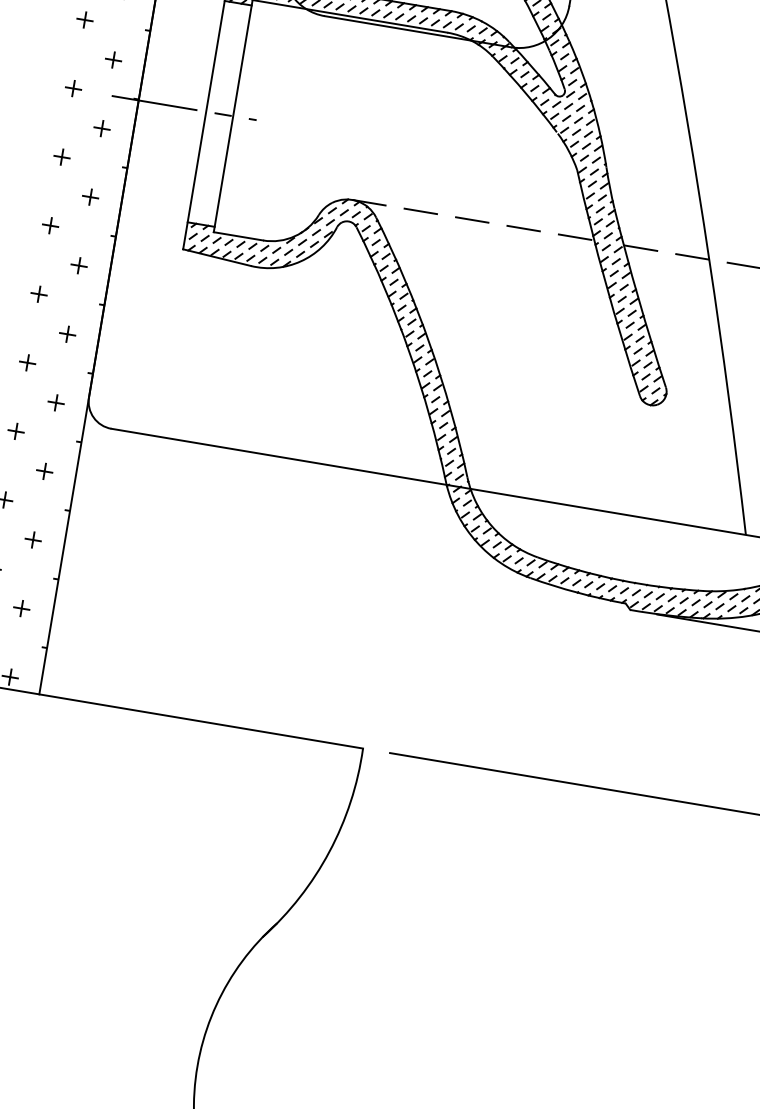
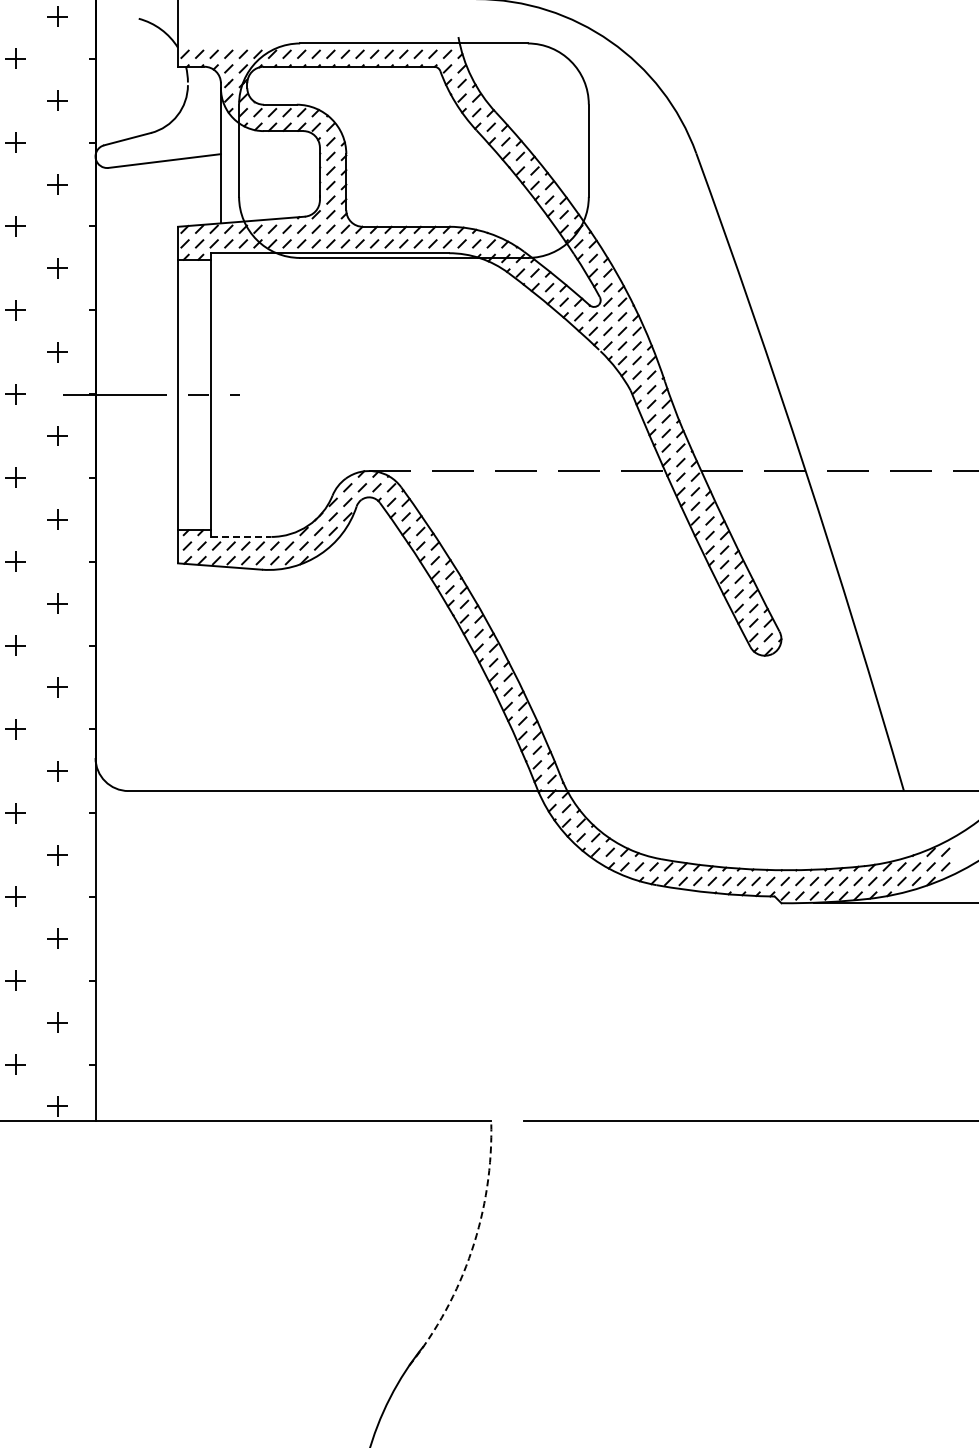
line: (238, 236) -> (241, 536), solid -> dashed
arc: (329, 851) -> (471, 1250), solid -> dashed

